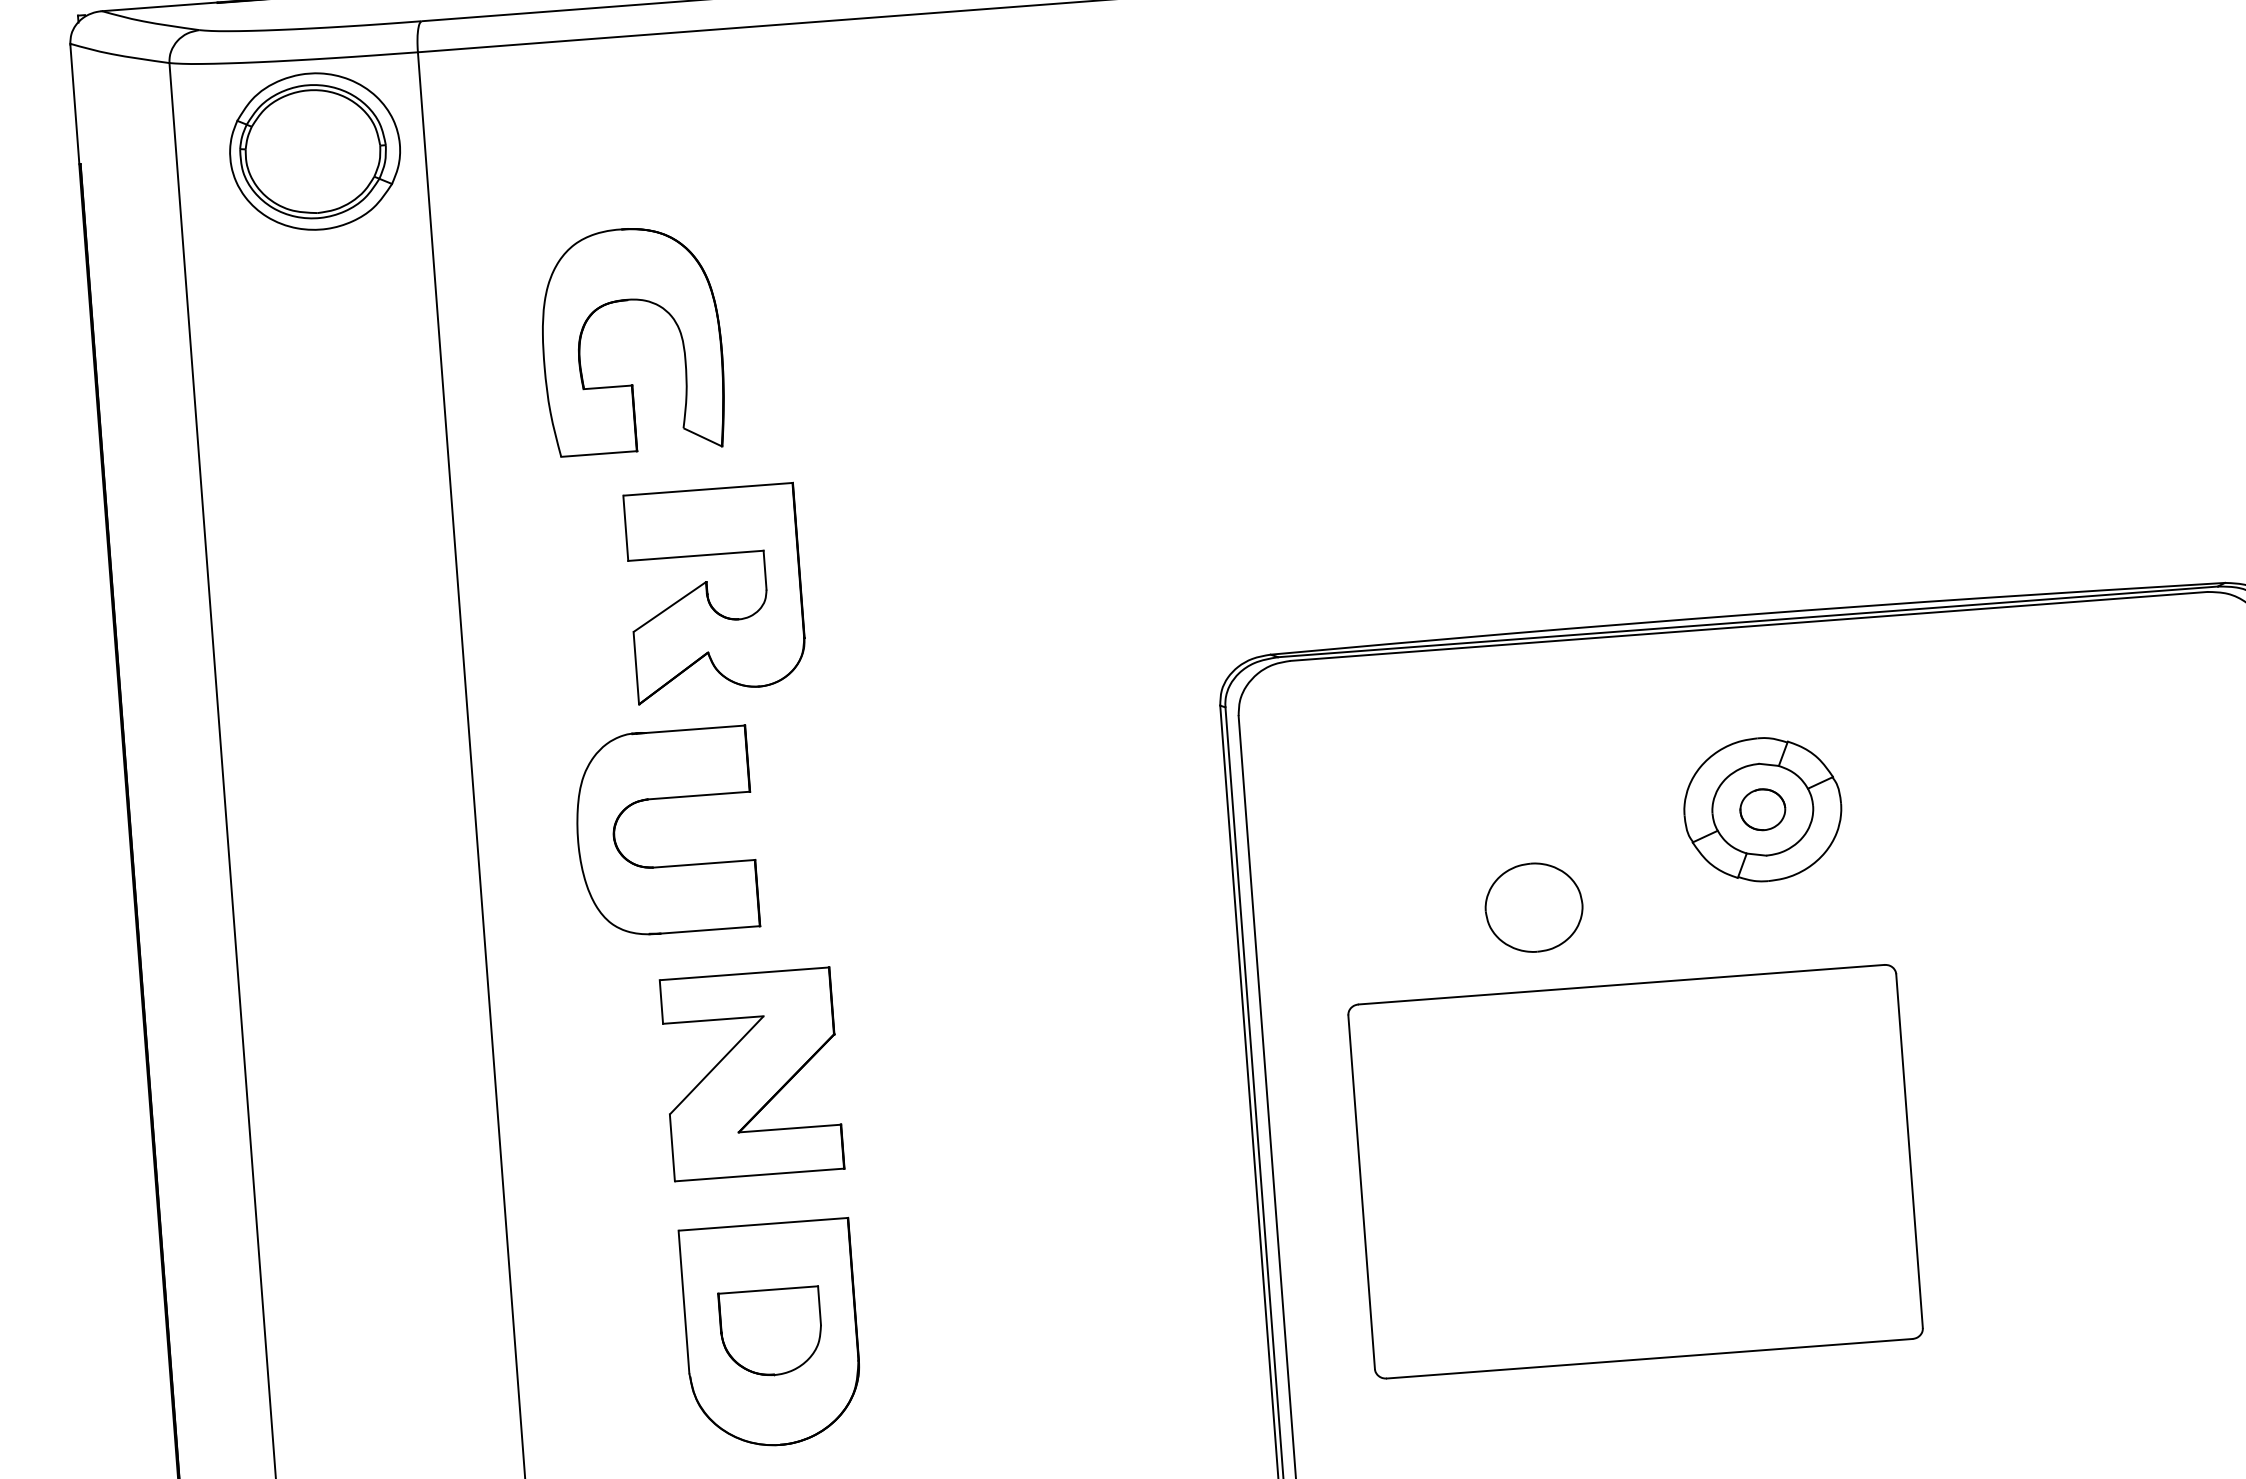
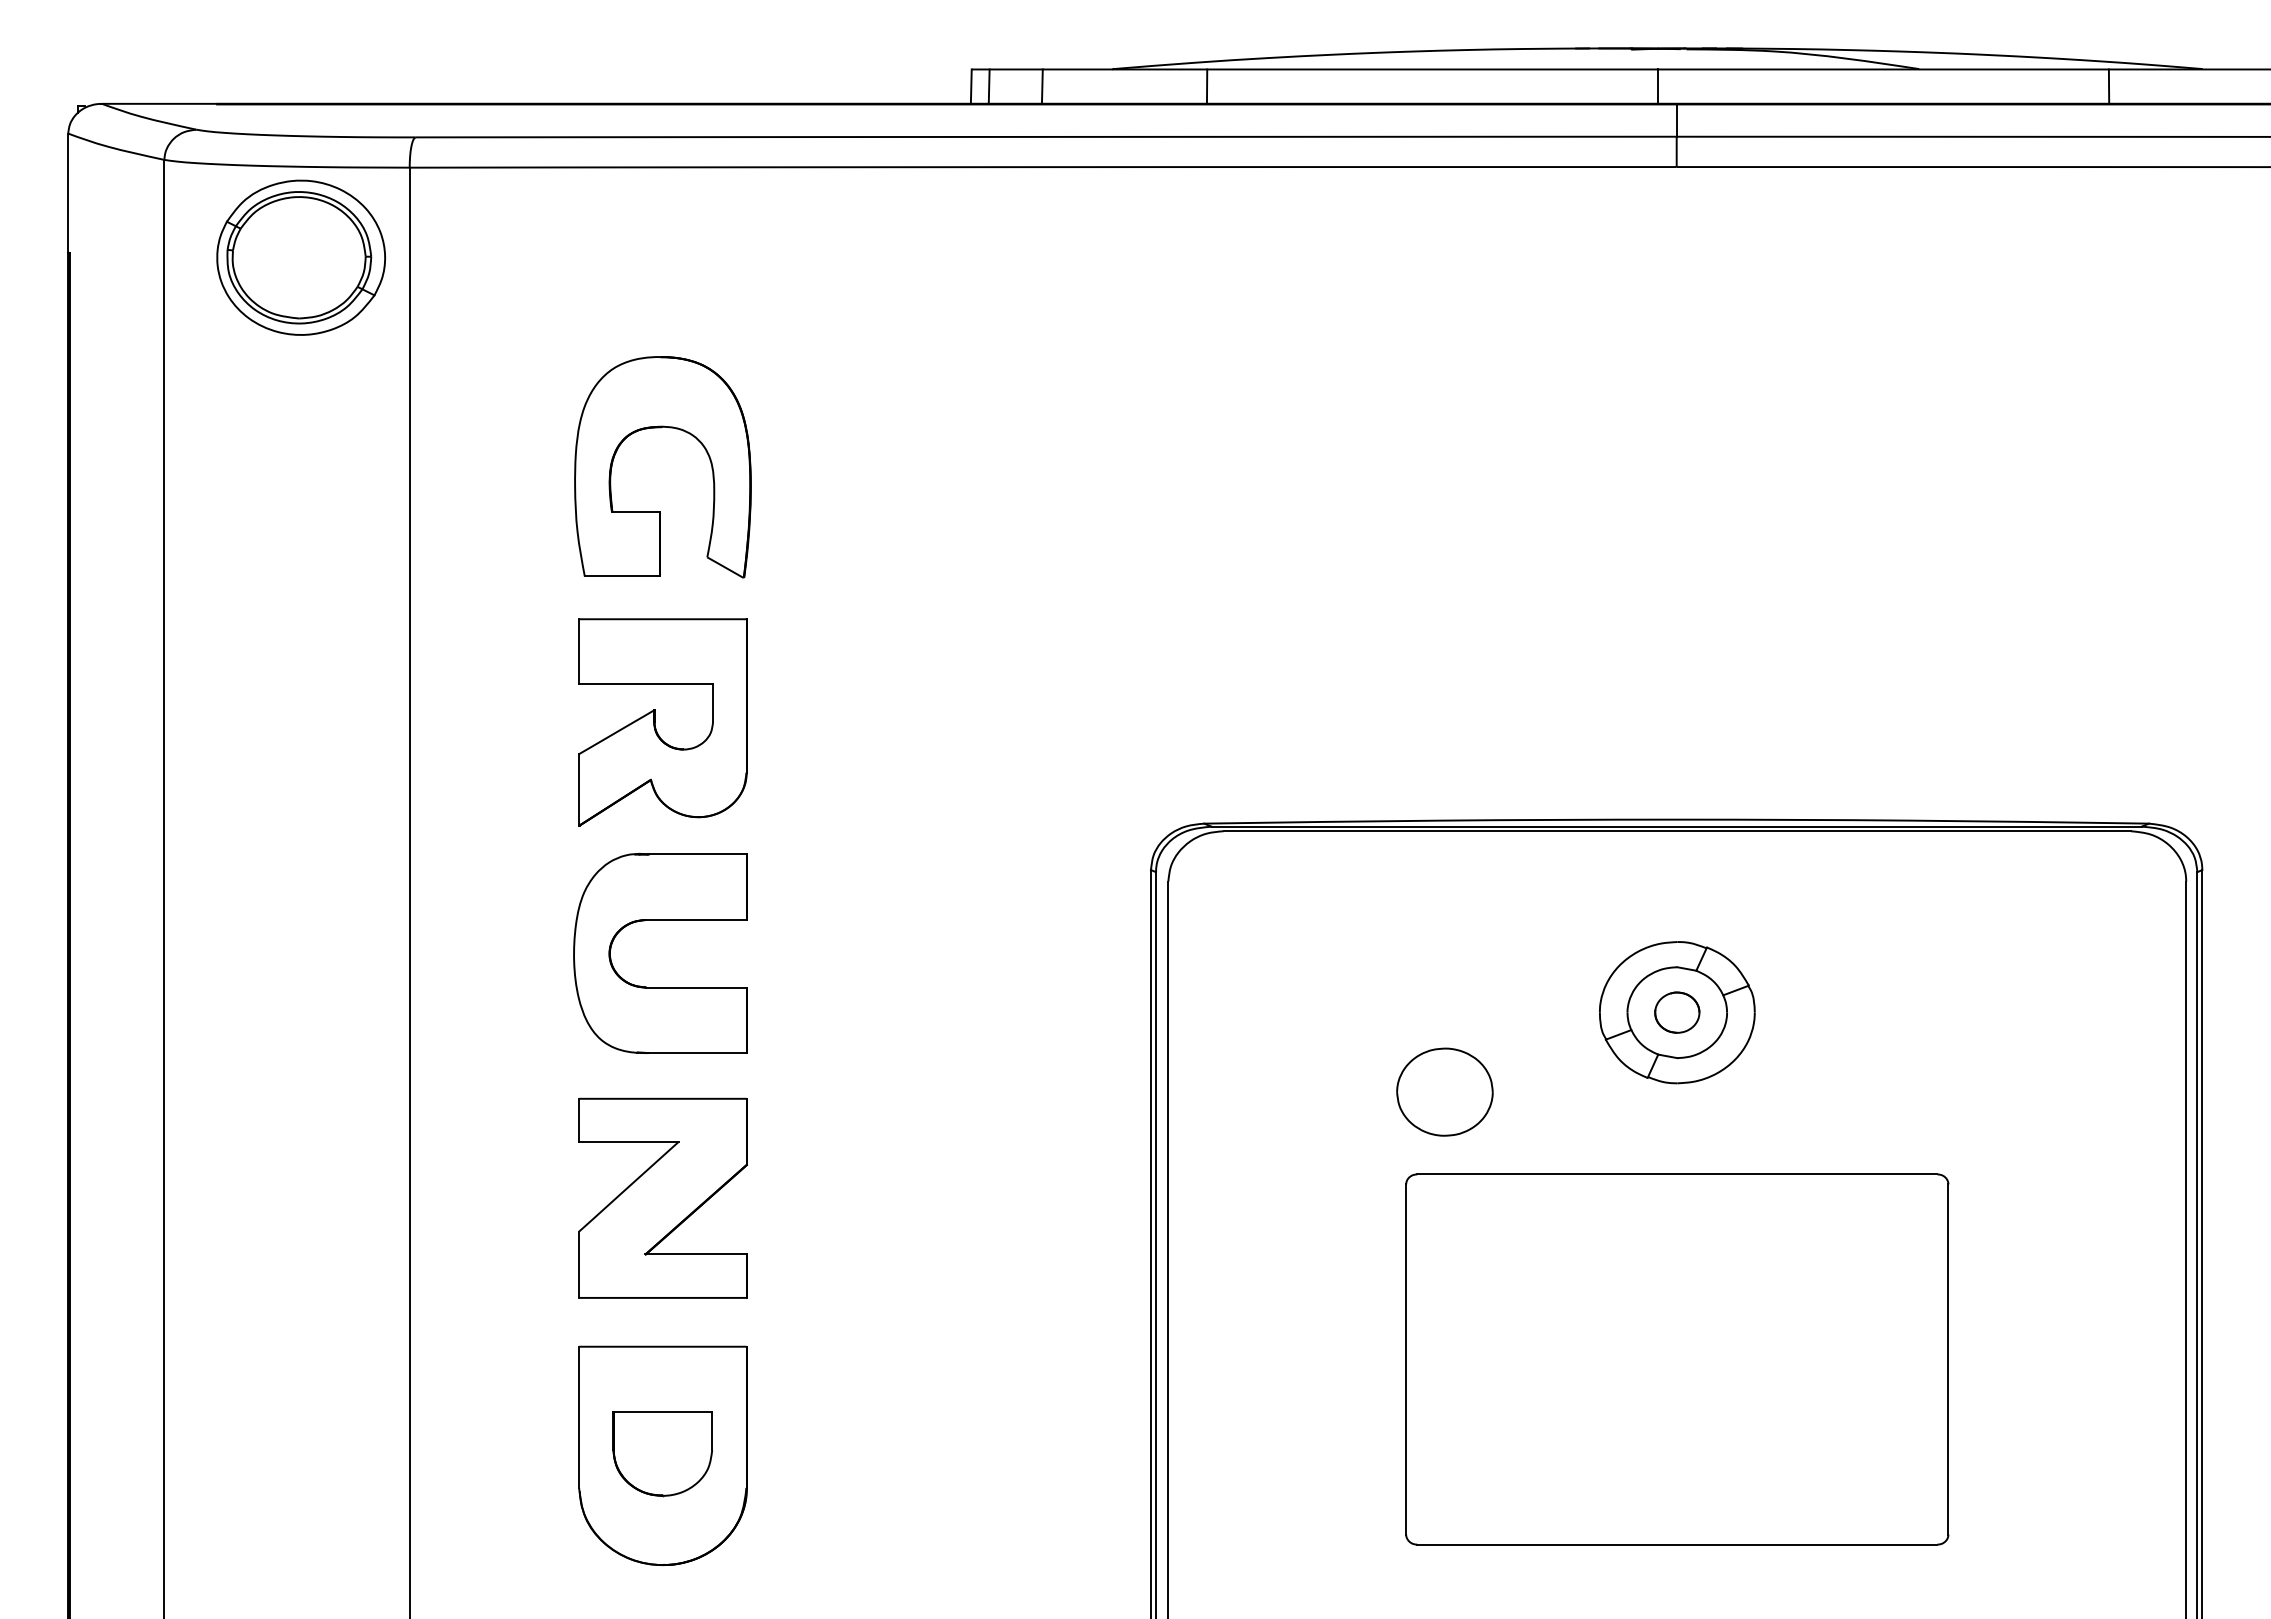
part: (627, 301) -> (661, 428), moved
part: (662, 798) -> (660, 920), moved
part: (1635, 1171) -> (1677, 1359), moved

